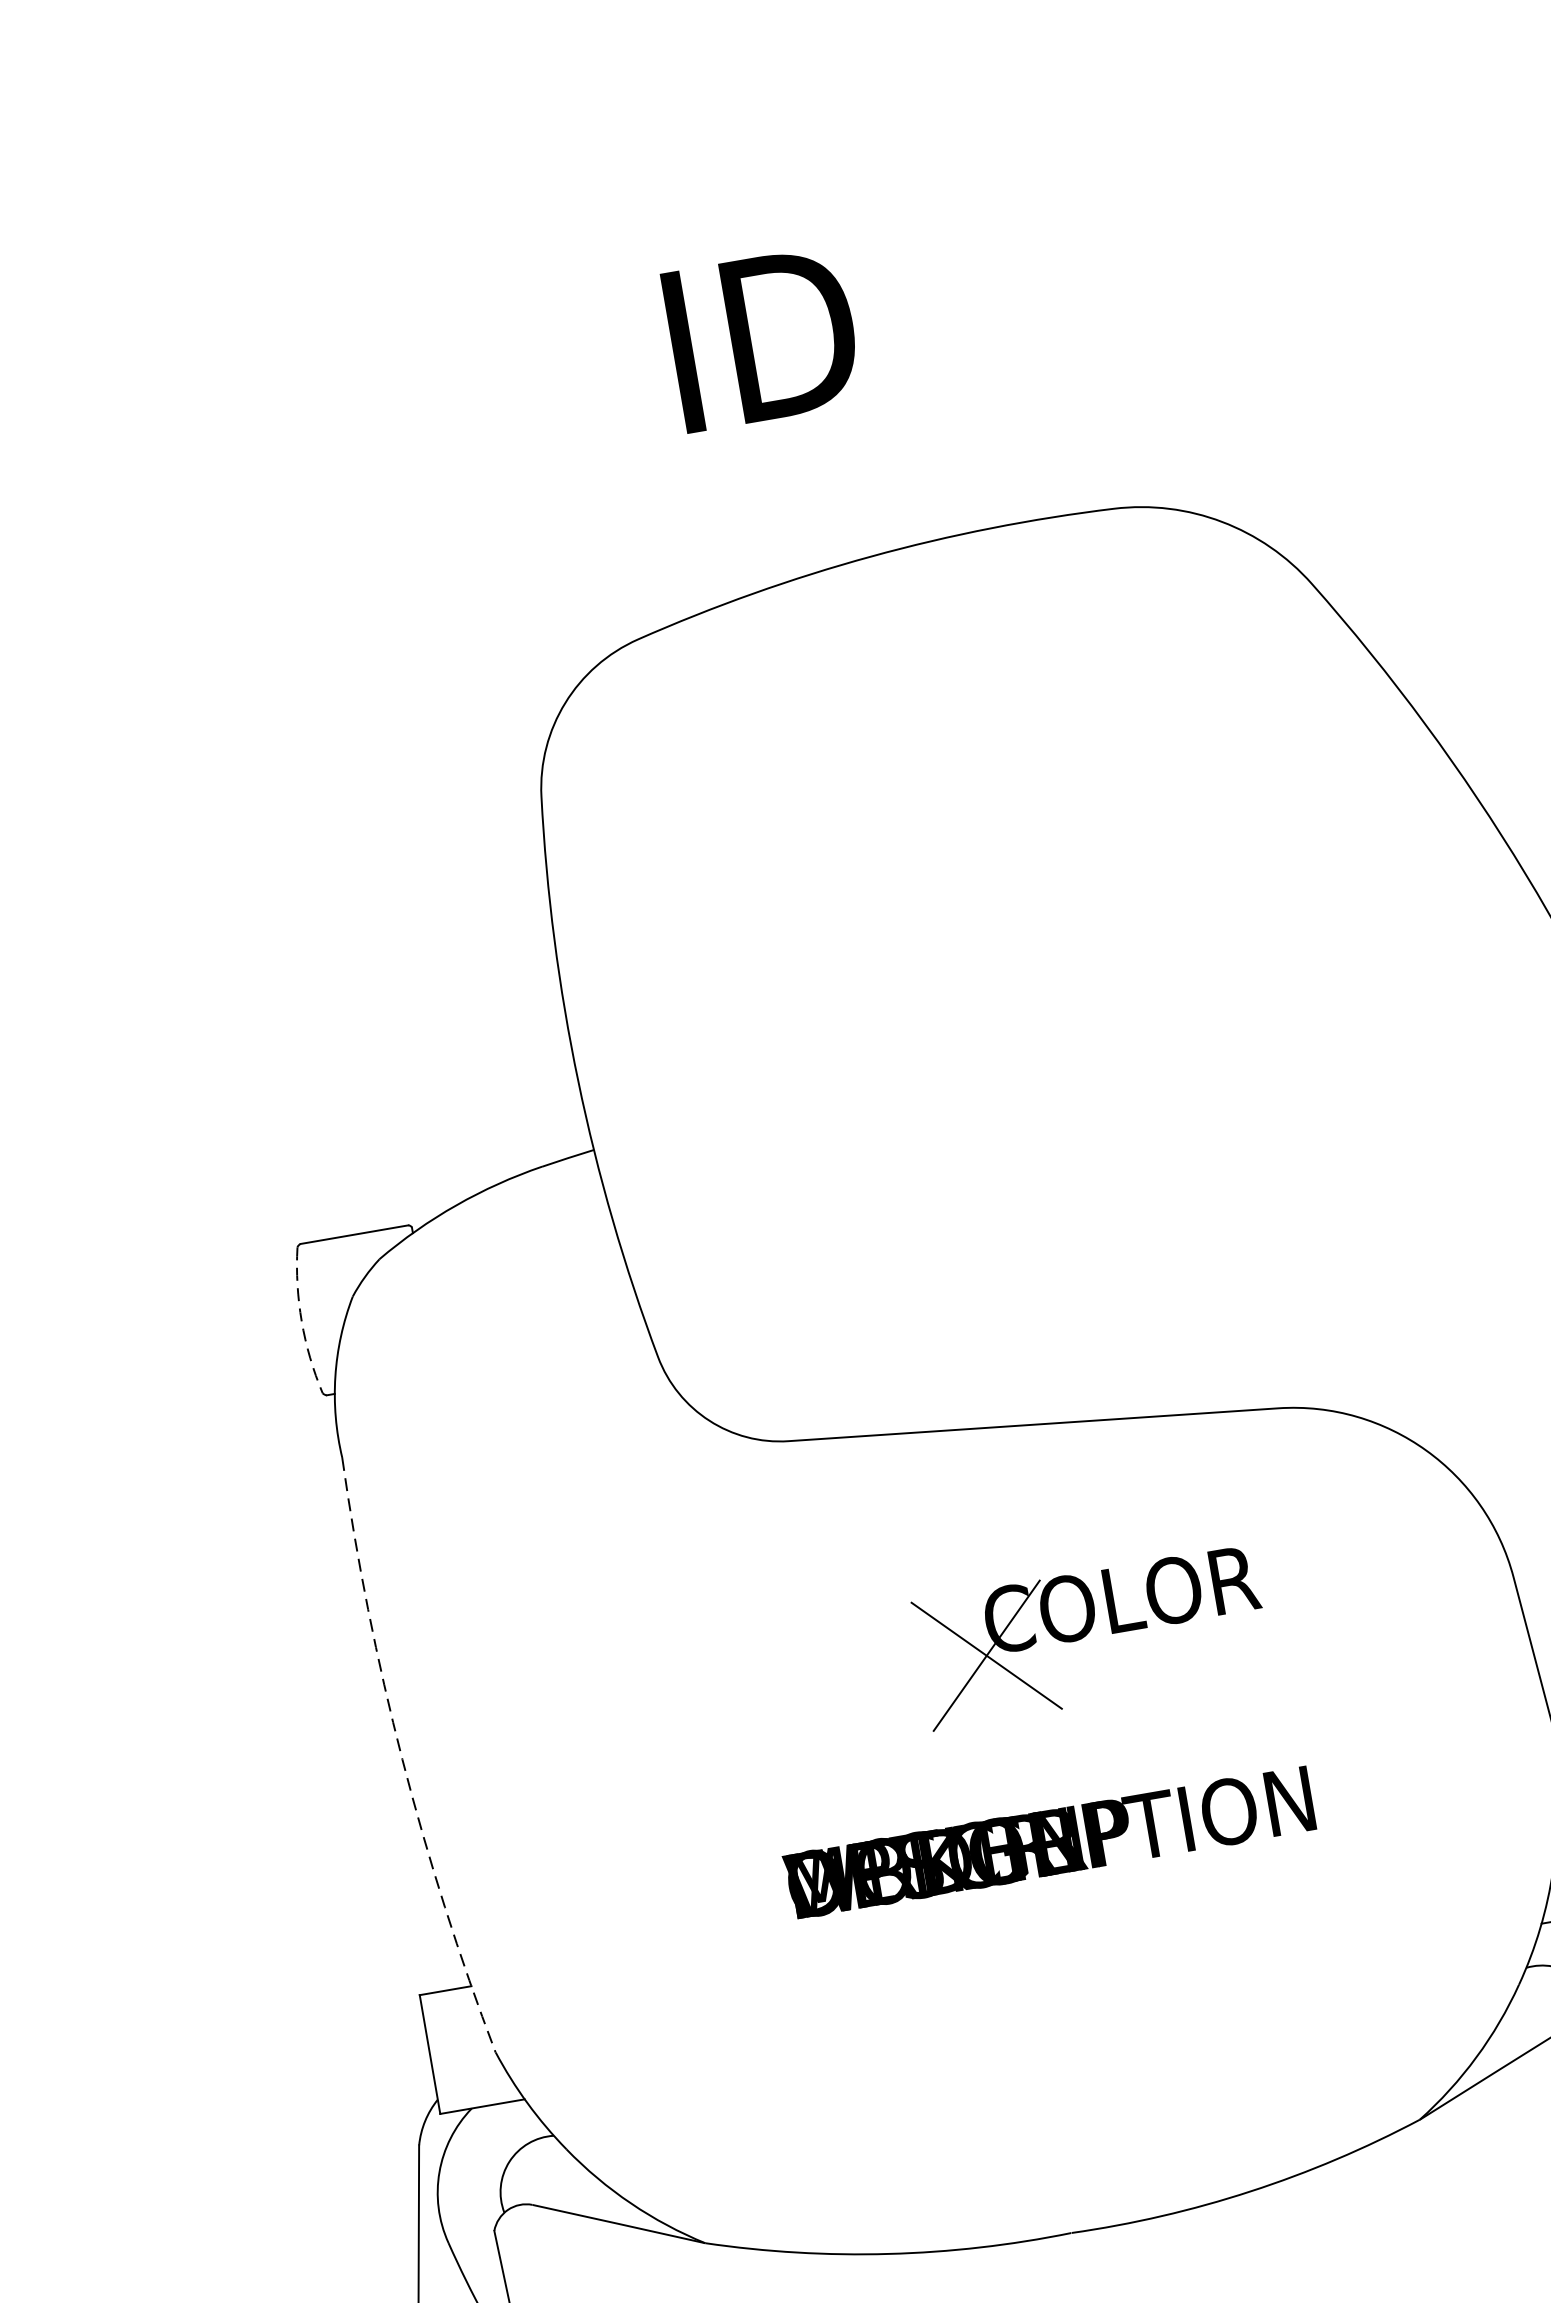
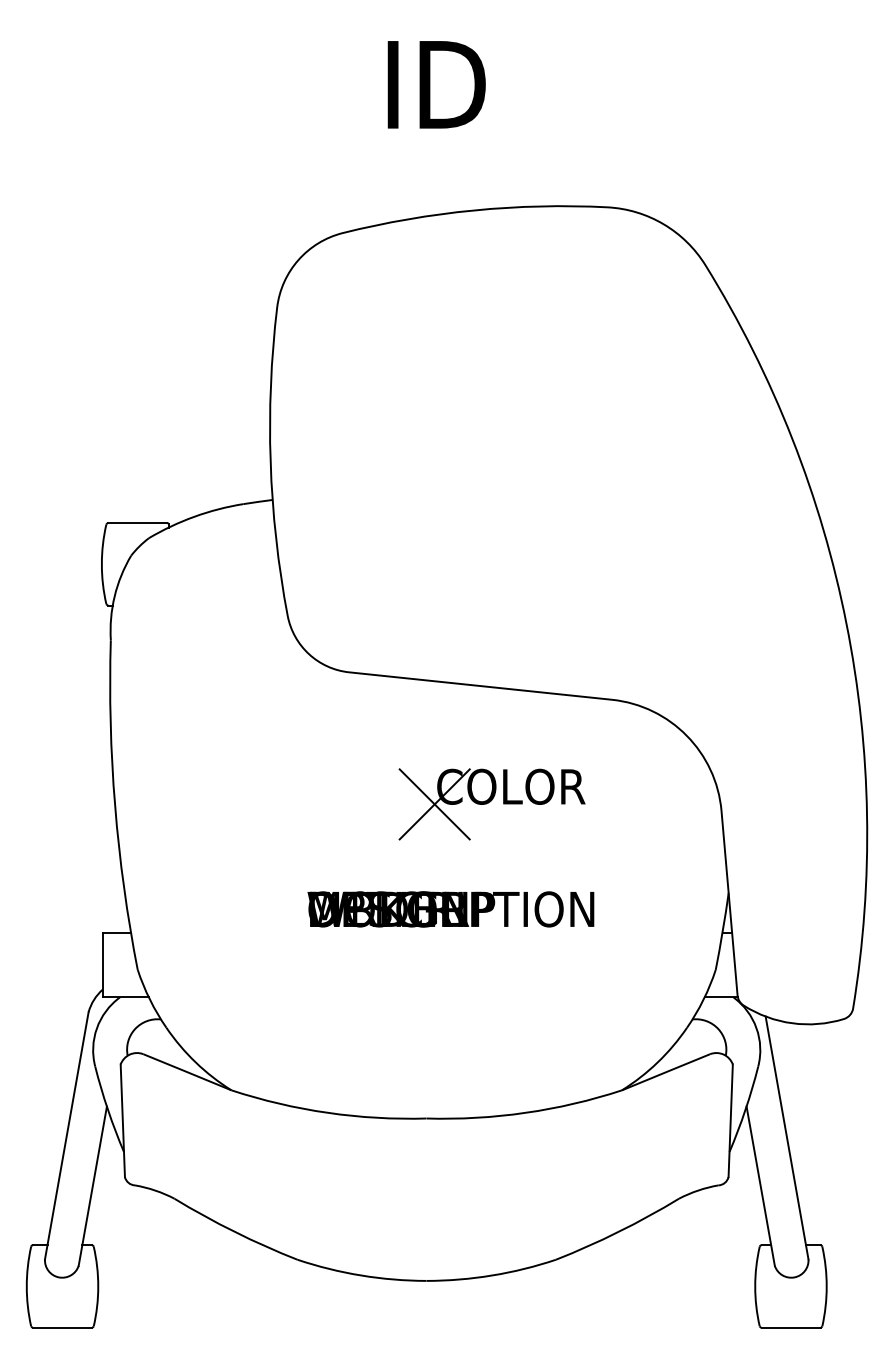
arc: (301, 1322) -> (101, 564), dashed -> solid
arc: (402, 1758) -> (115, 805), dashed -> solid

